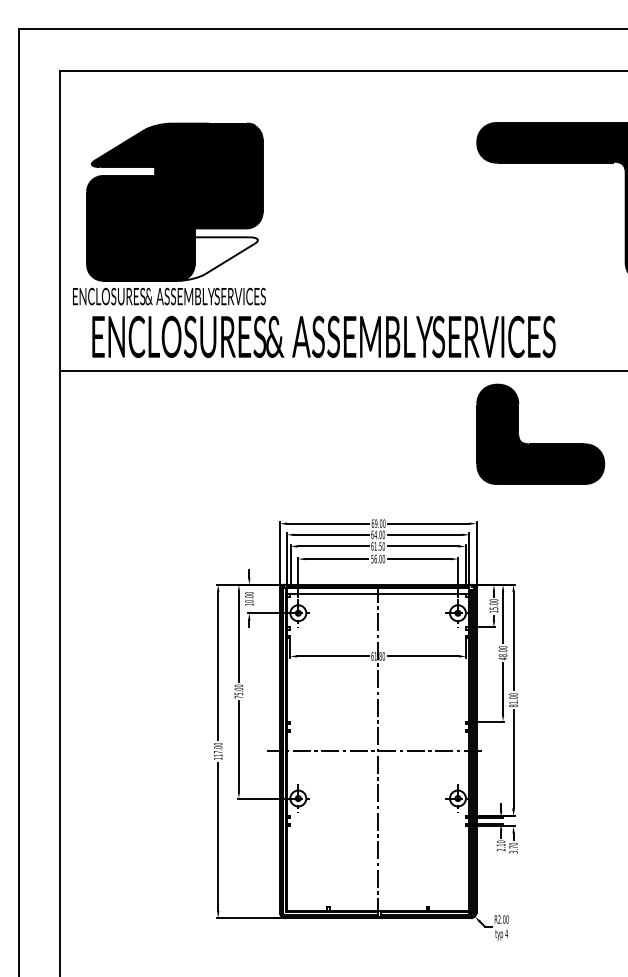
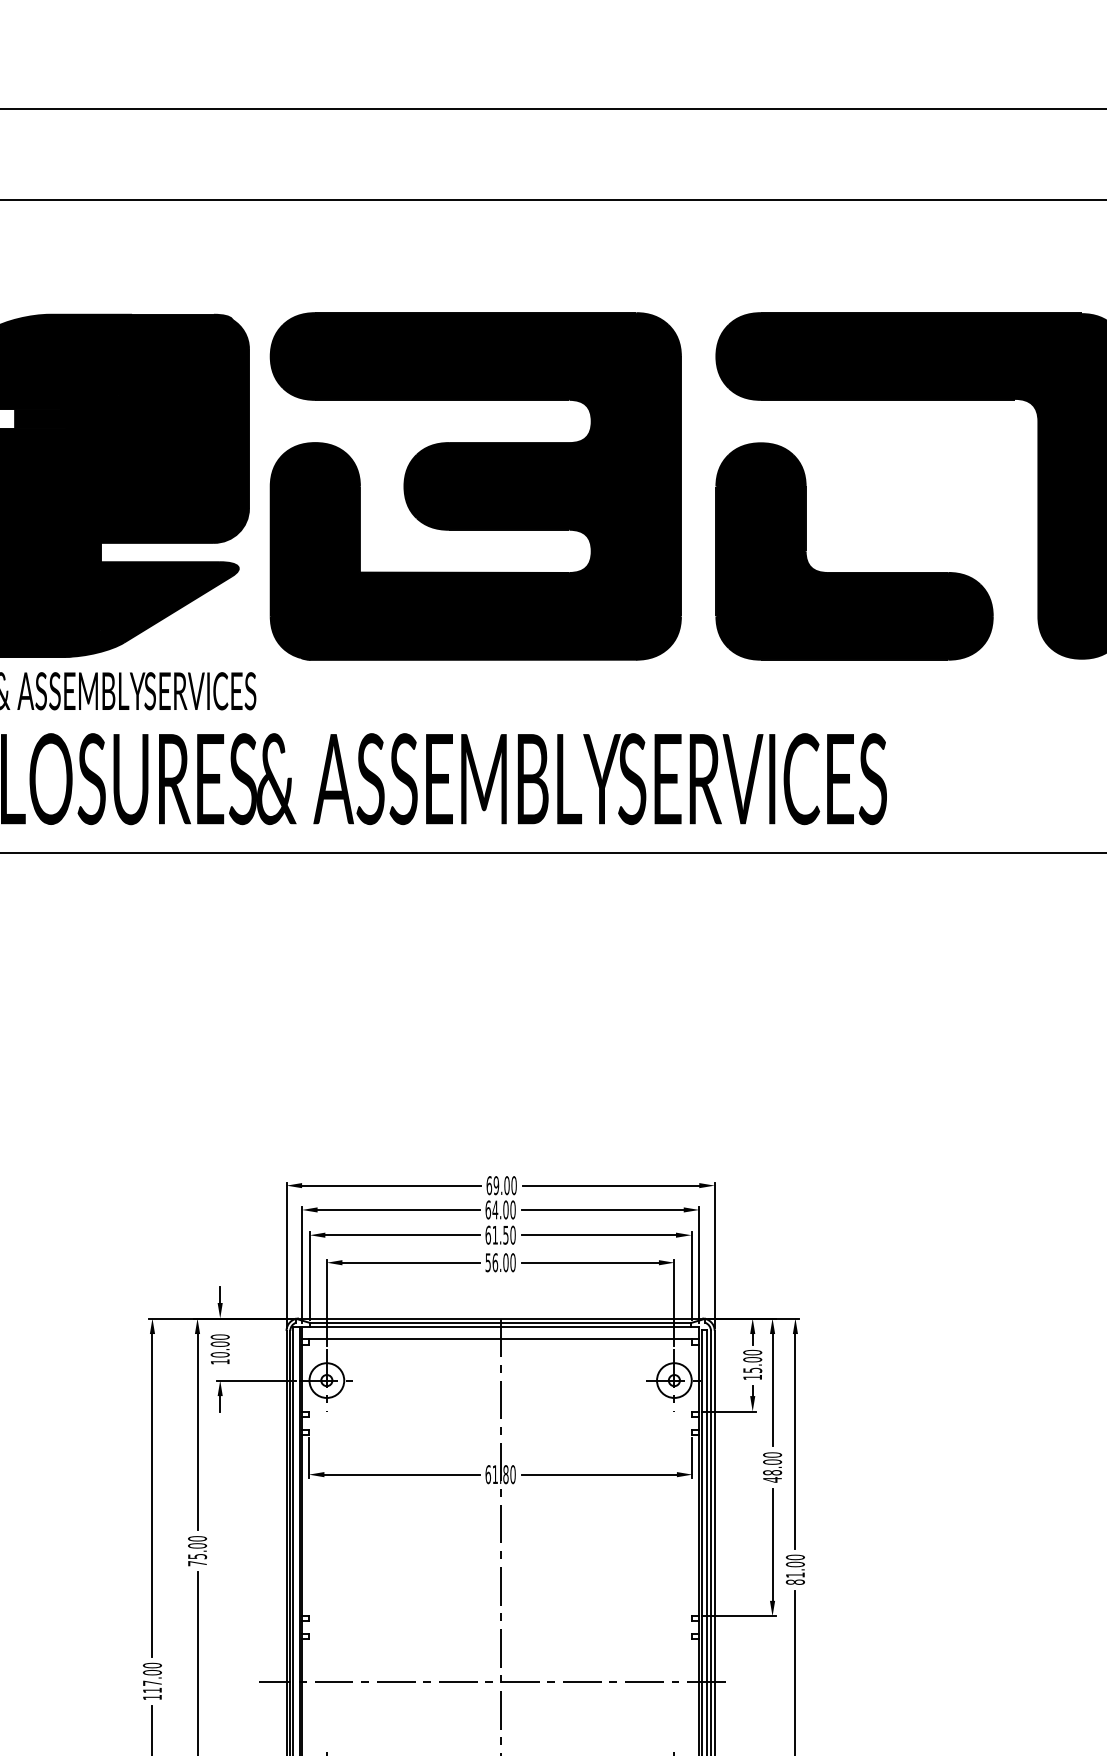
part: (366, 202) -> (475, 486), added
fill: (217, 258) -> (150, 608), added
part: (540, 443) -> (854, 571), moved

